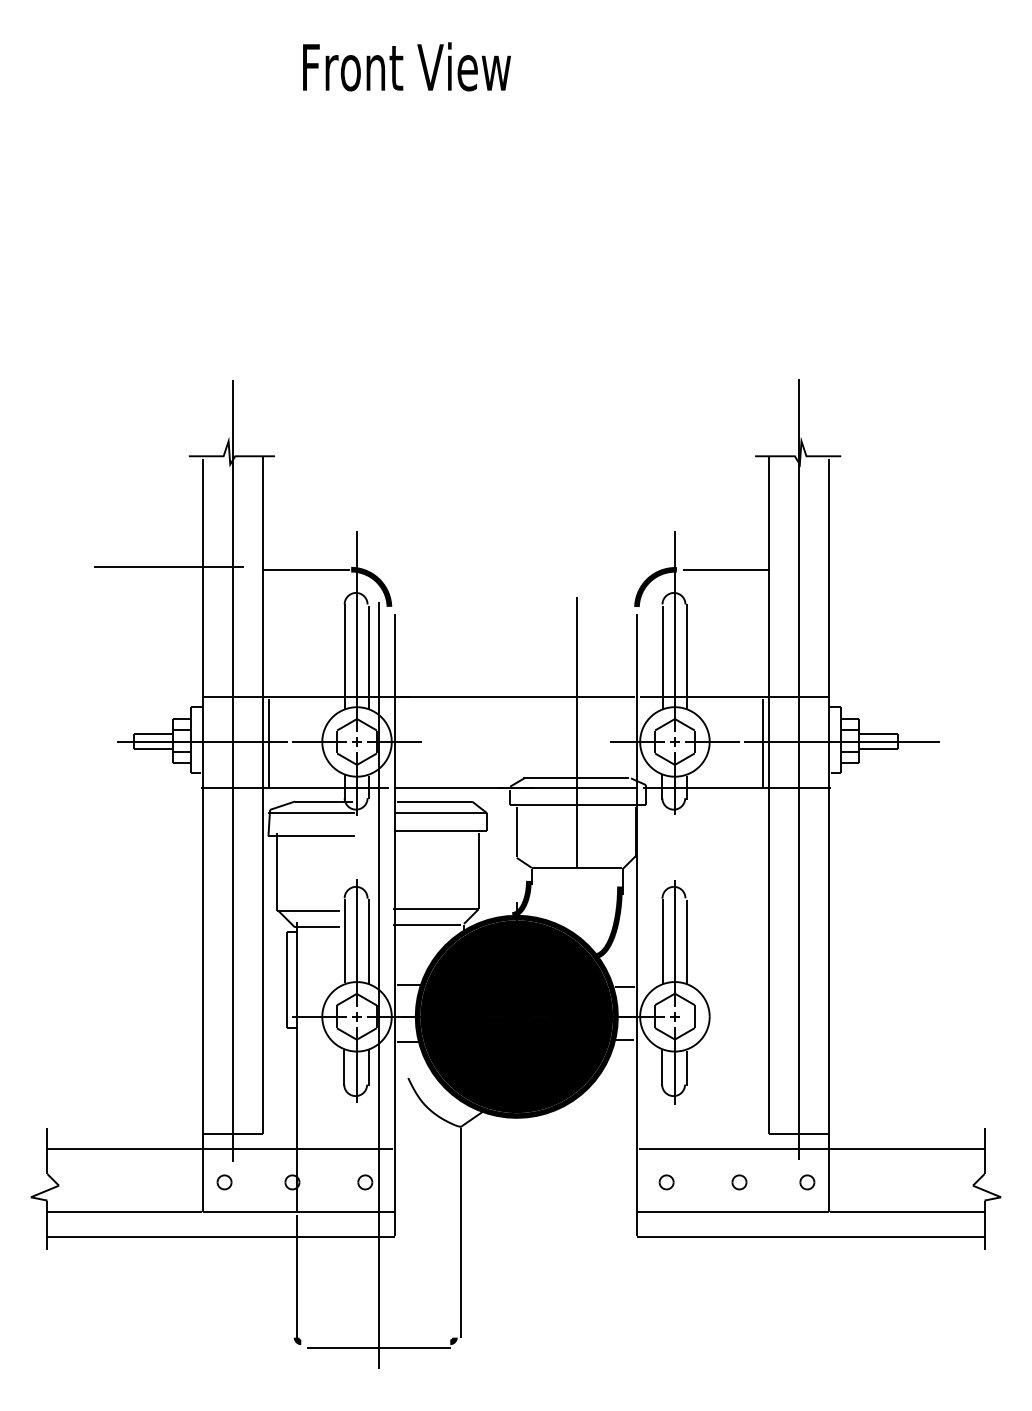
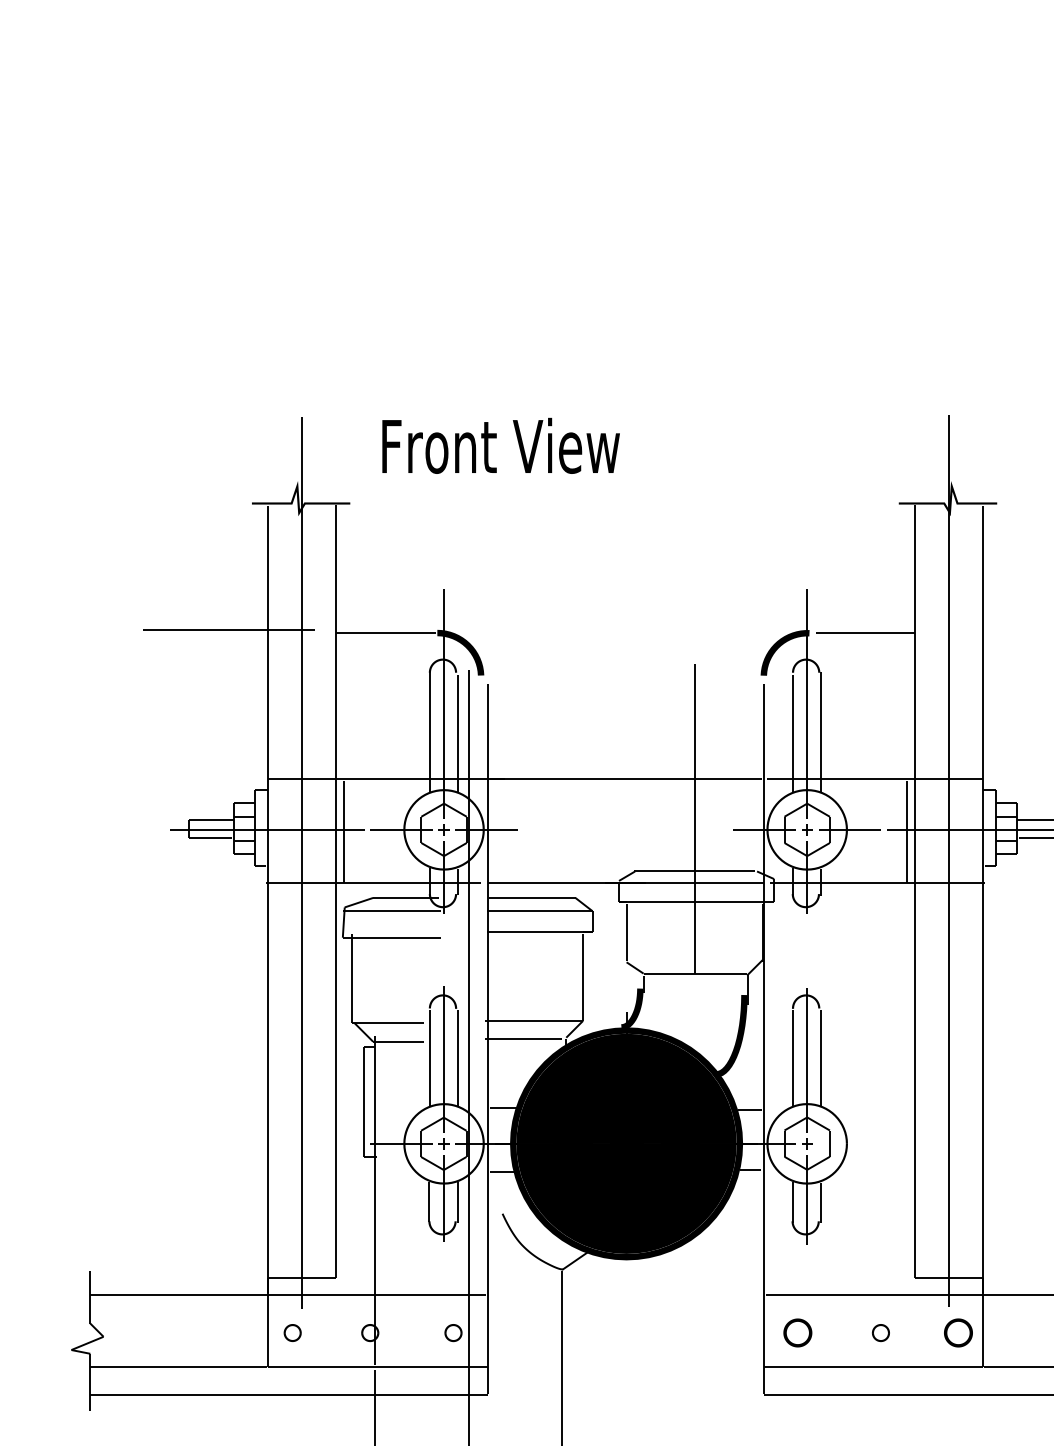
text: (406, 66) -> (500, 445), moved
part: (666, 1182) -> (797, 1333), size x1.6
part: (807, 1182) -> (958, 1333), size x1.6

